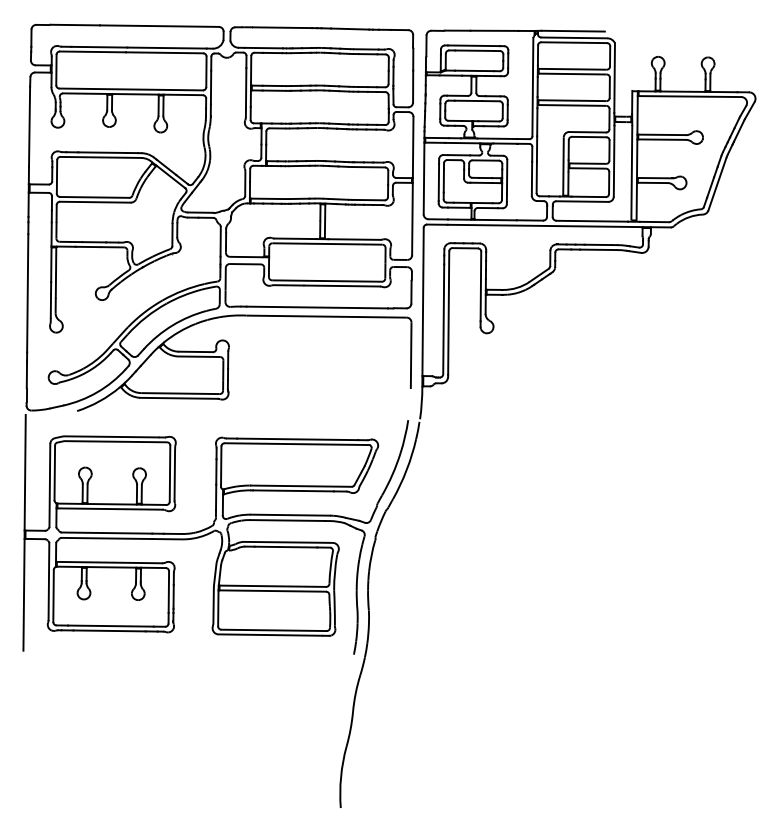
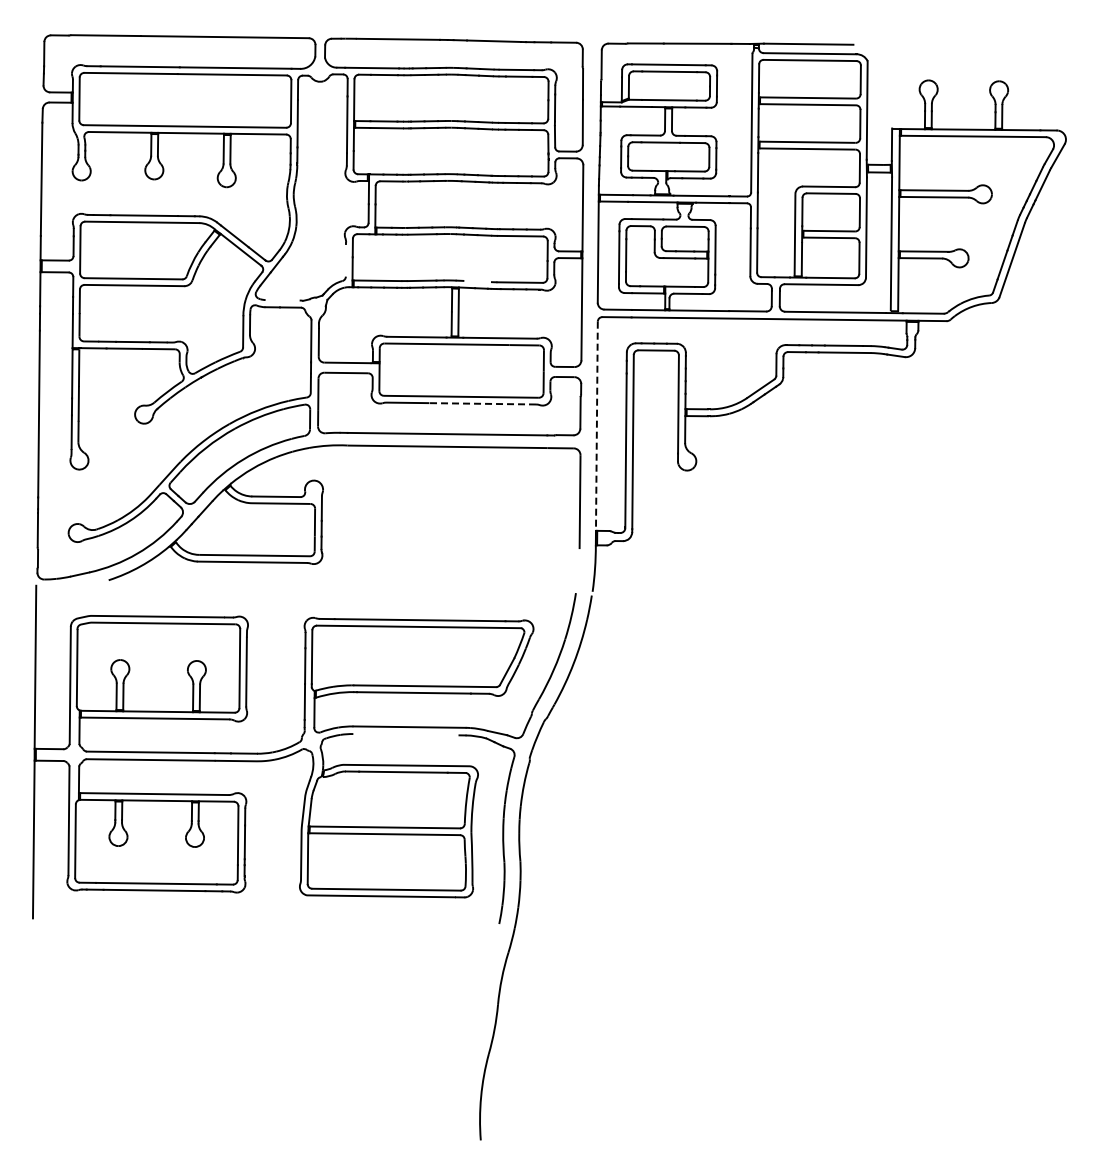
line: (244, 183) -> (345, 259), removed
line: (337, 199) -> (476, 281), removed
line: (200, 212) -> (282, 300), removed
line: (342, 285) -> (482, 403), solid -> dashed
line: (422, 302) -> (596, 426), solid -> dashed
line: (288, 520) -> (406, 734), removed

